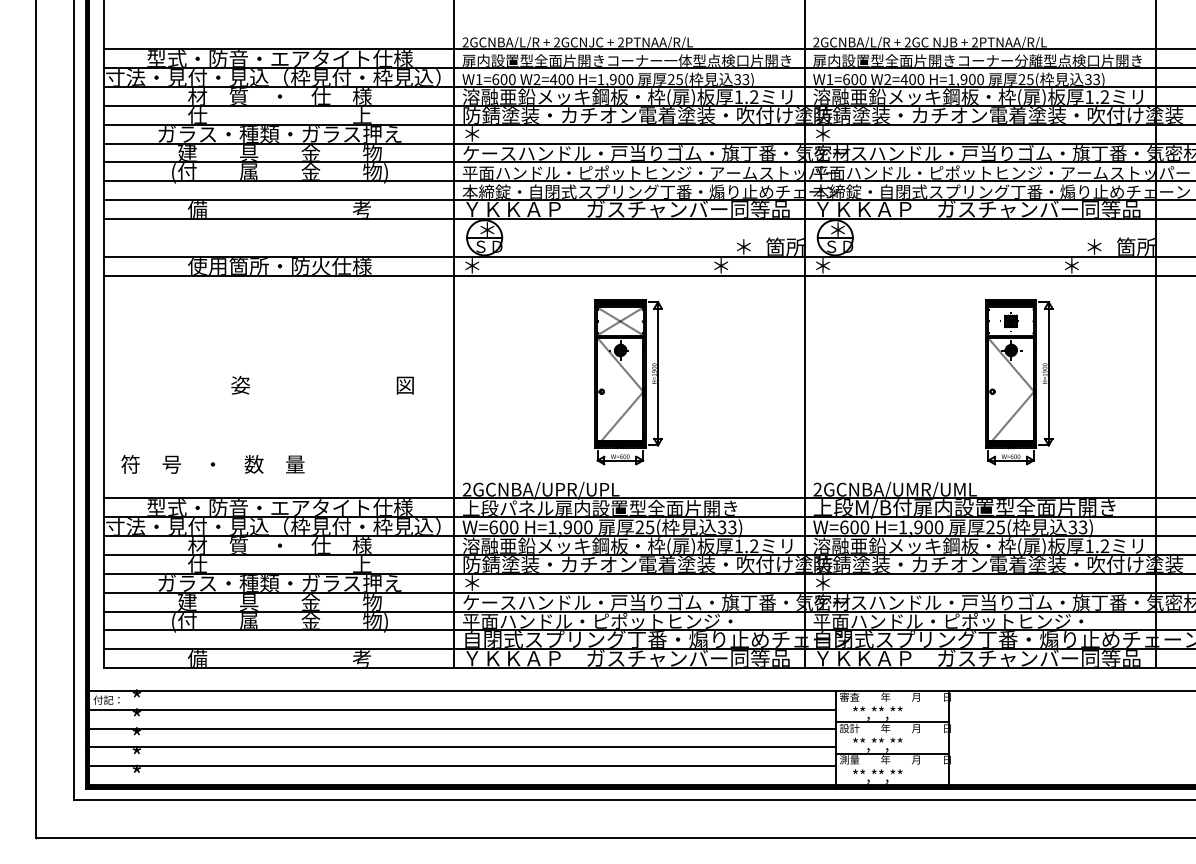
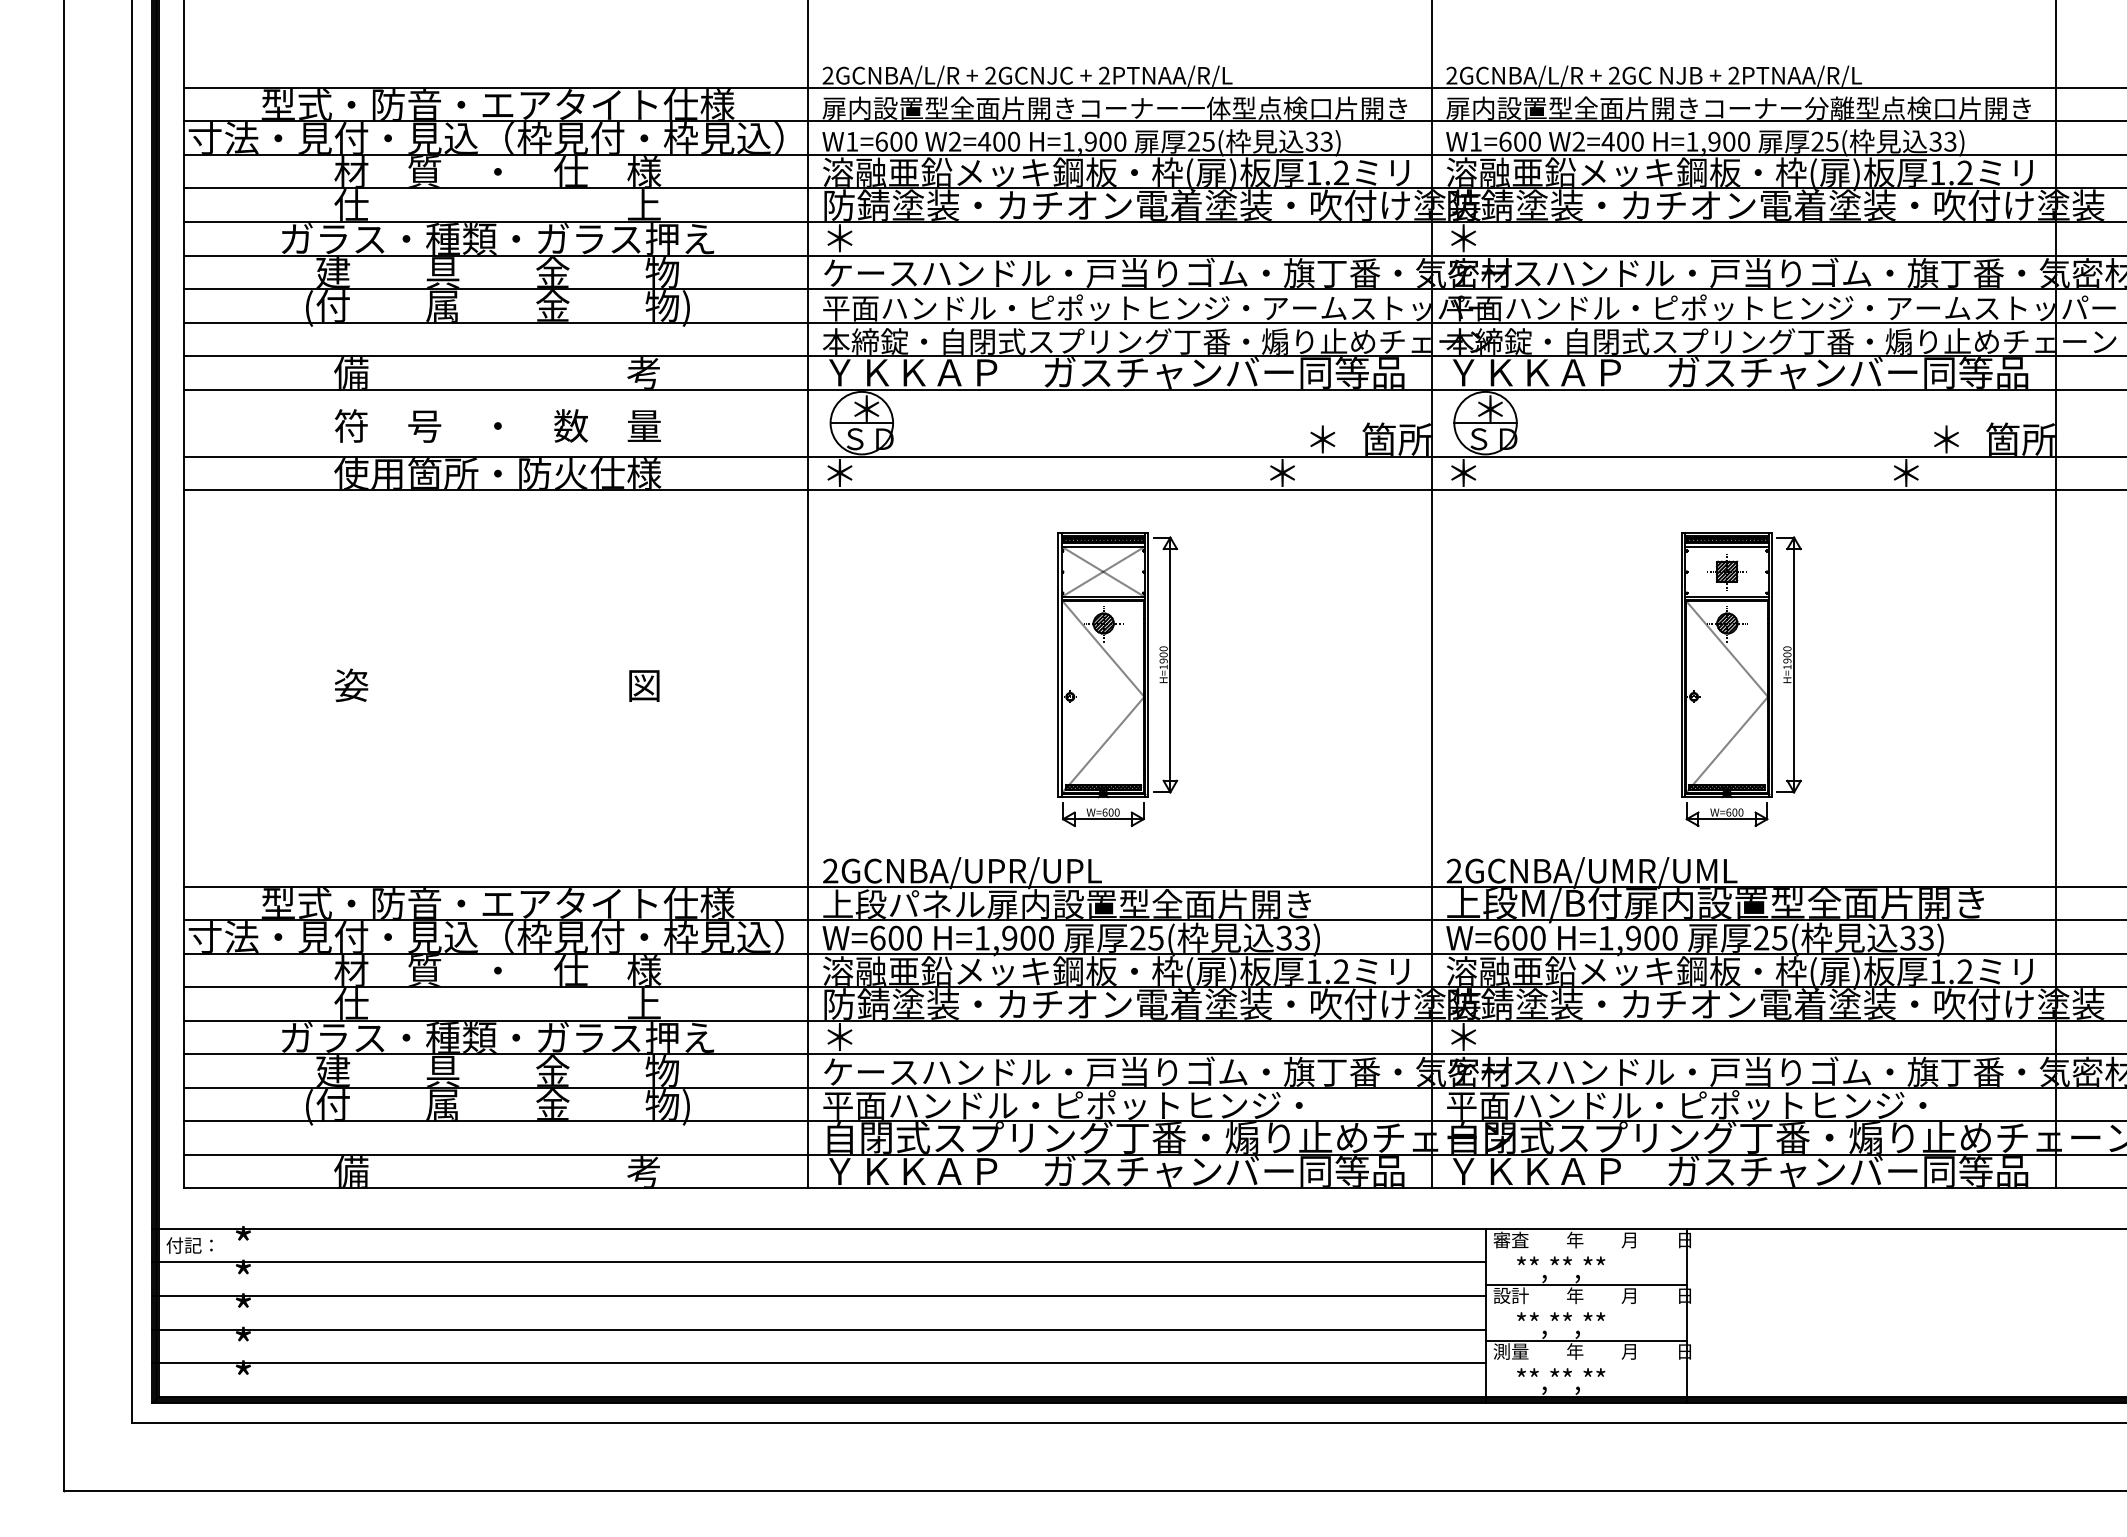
part: (1019, 382) -> (1741, 680), moved
text: (322, 384) -> (497, 684), moved
text: (212, 464) -> (497, 426), moved

